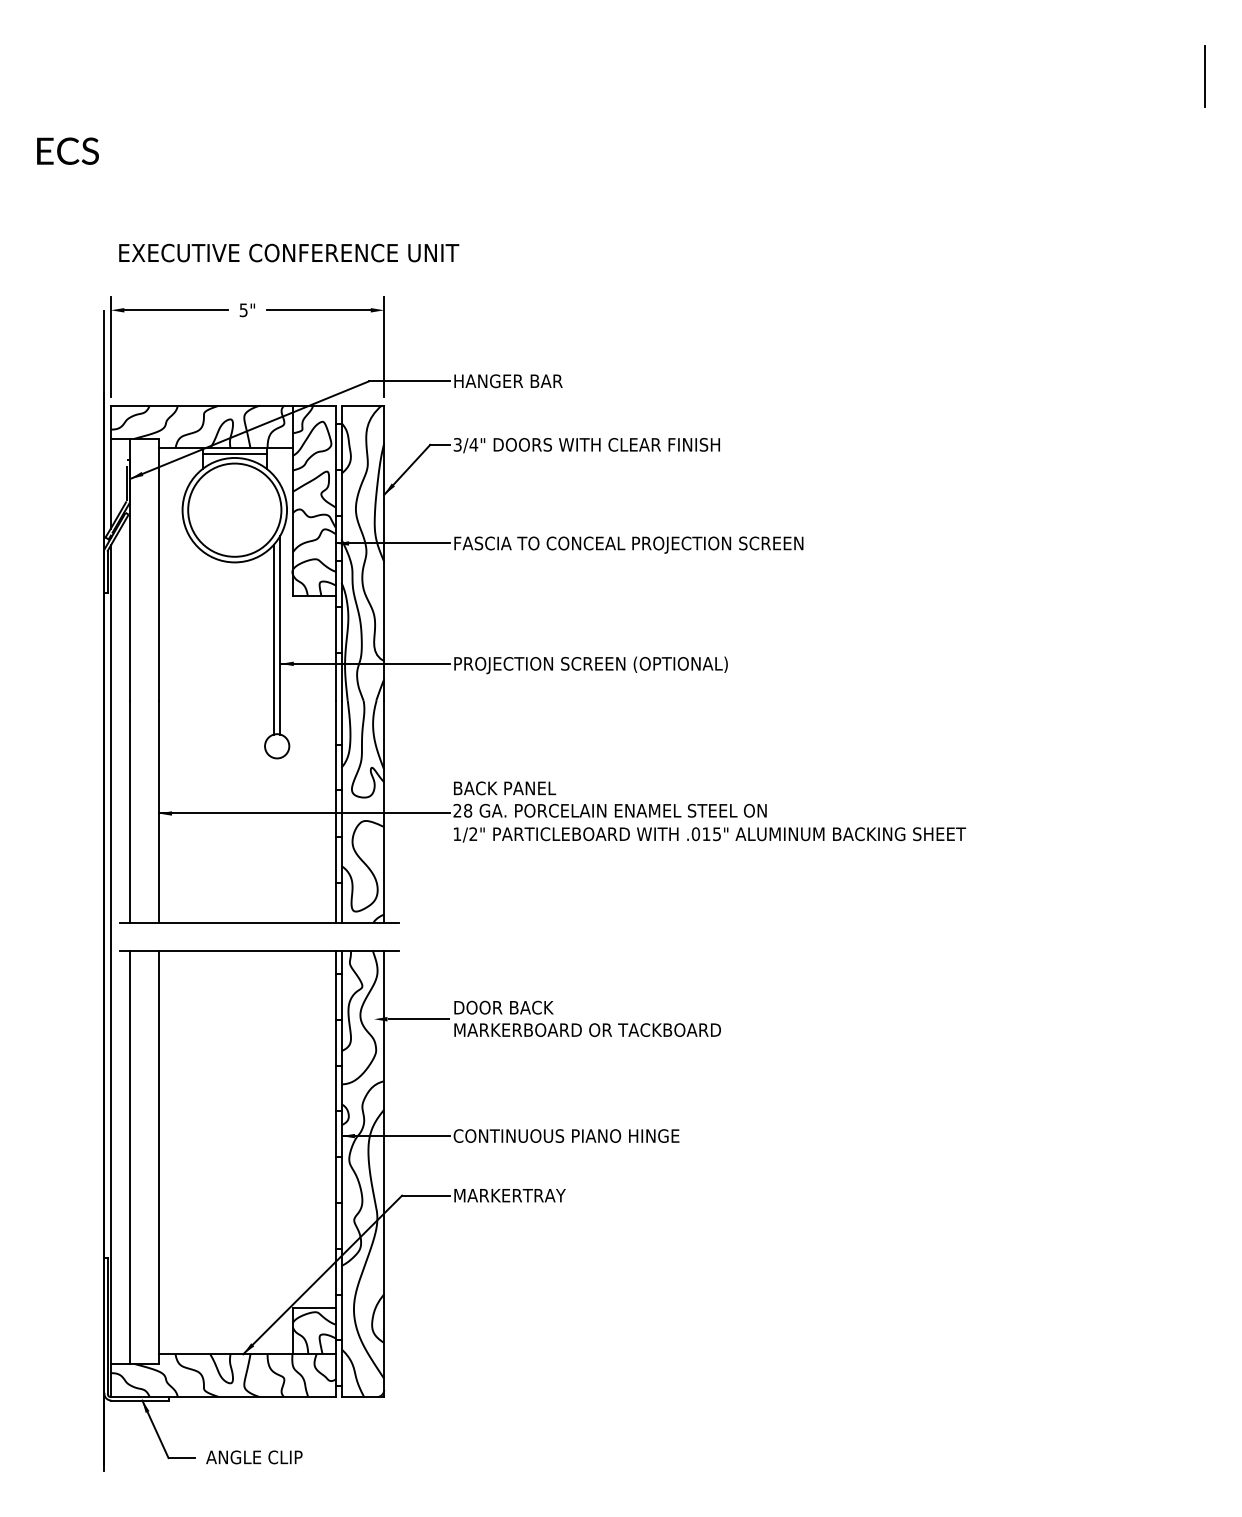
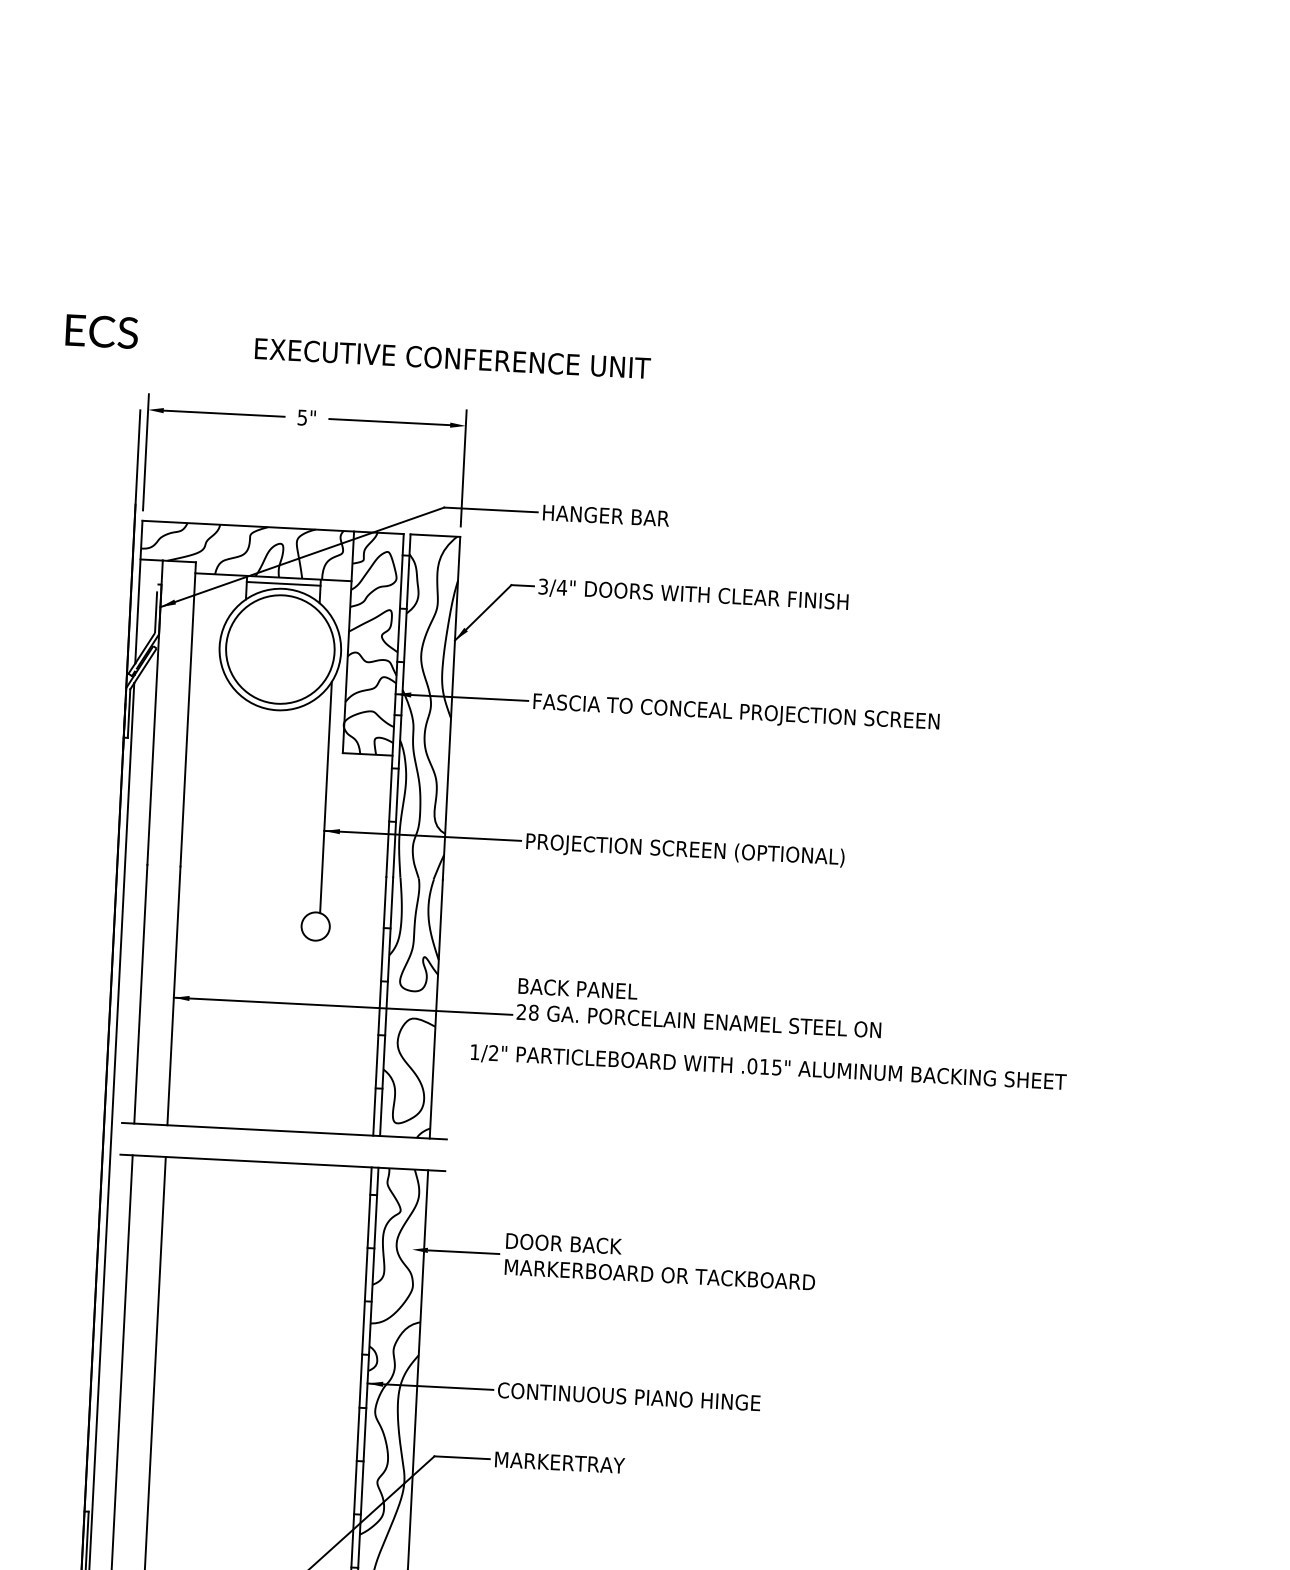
text: (67, 150) -> (101, 330), moved
text: (289, 252) -> (453, 357), moved
line: (273, 639) -> (317, 802), removed
text: (710, 834) -> (769, 1067), moved

